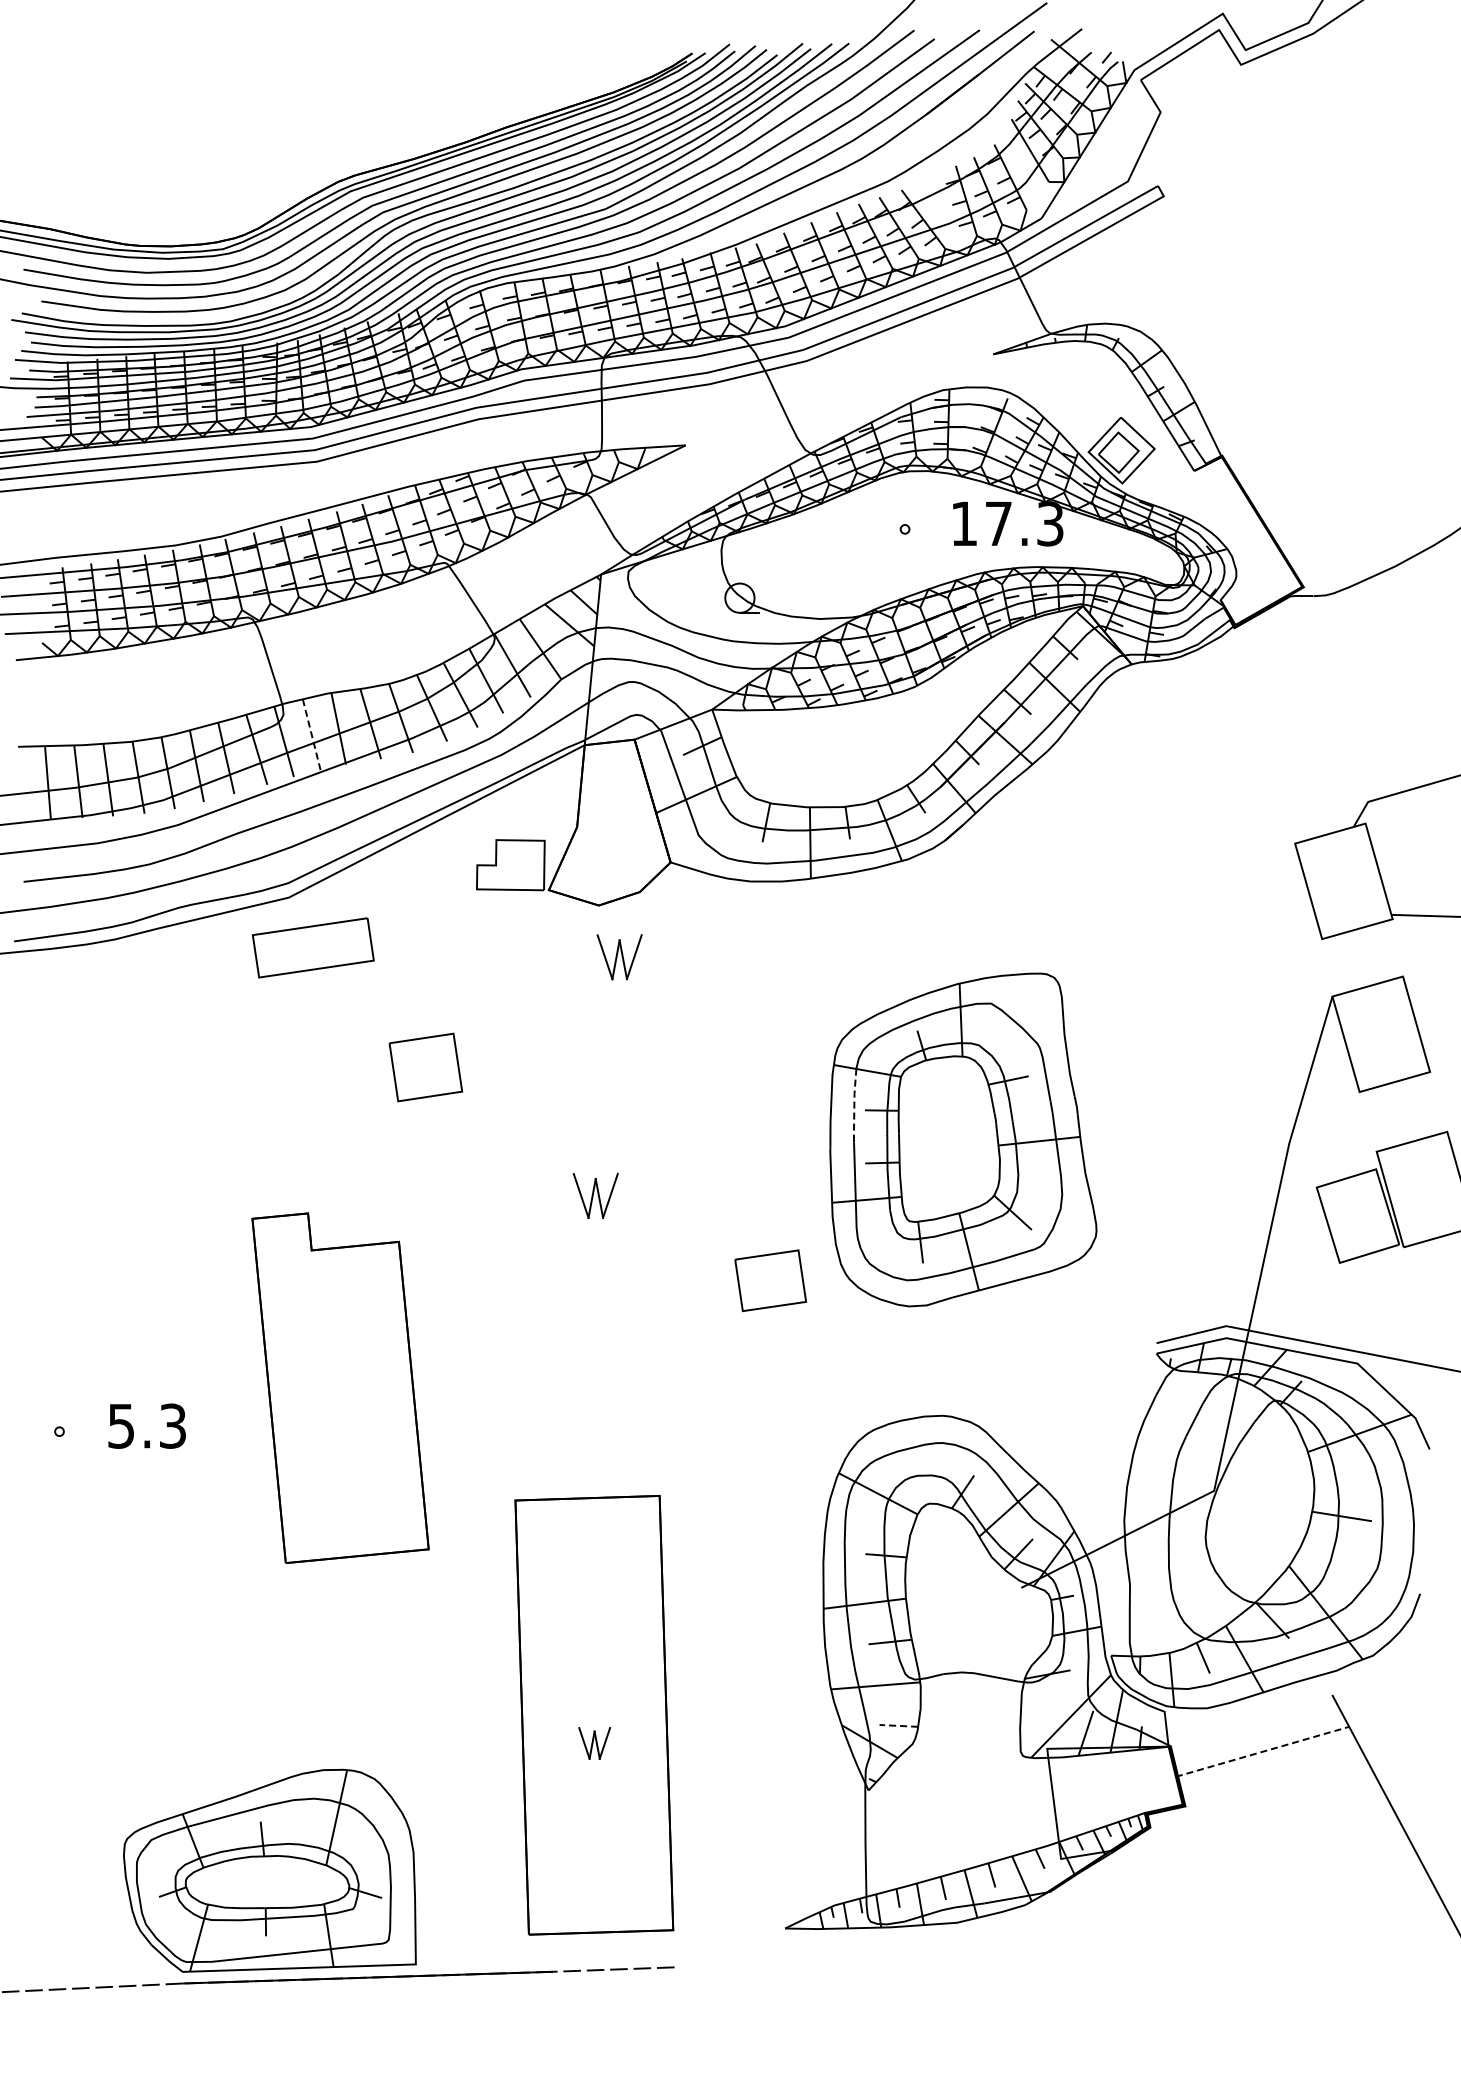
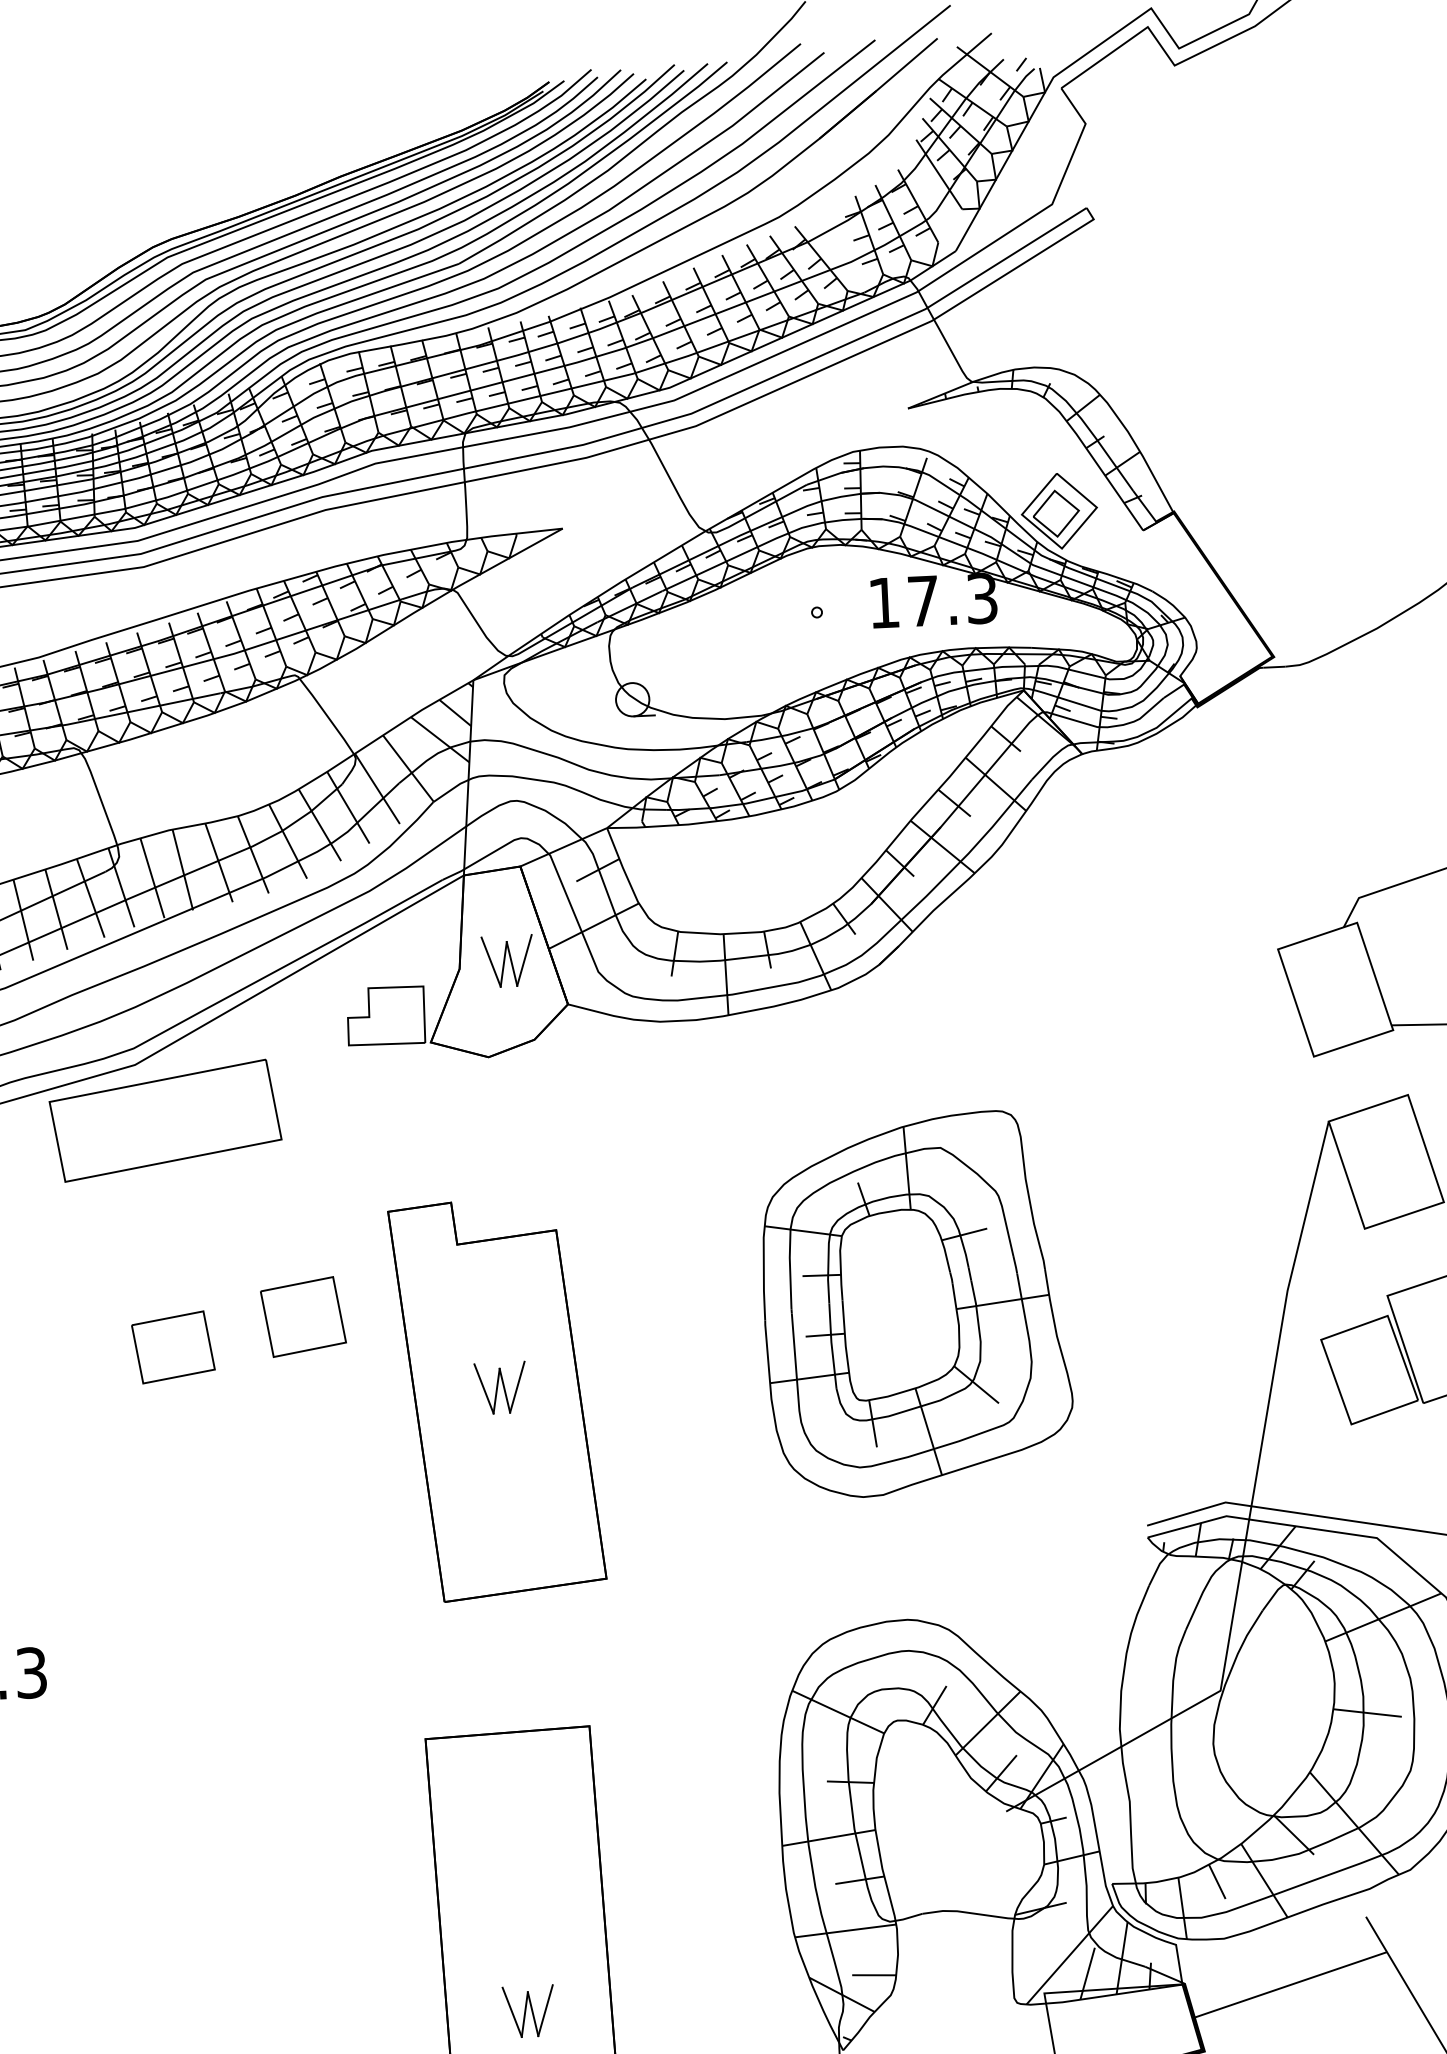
line: (311, 734) -> (152, 877), dashed -> solid
part: (313, 947) -> (165, 1120), size x1.67
part: (619, 957) -> (507, 961), moved
part: (425, 1067) -> (302, 1317), moved
line: (854, 1103) -> (790, 1268), dashed -> solid
part: (770, 1280) -> (173, 1347), moved
part: (340, 1387) -> (497, 1399), moved
line: (898, 1725) -> (873, 1974), dashed -> solid
part: (594, 1743) -> (528, 2011), size x1.43
line: (1263, 1751) -> (1290, 1984), dashed -> solid

